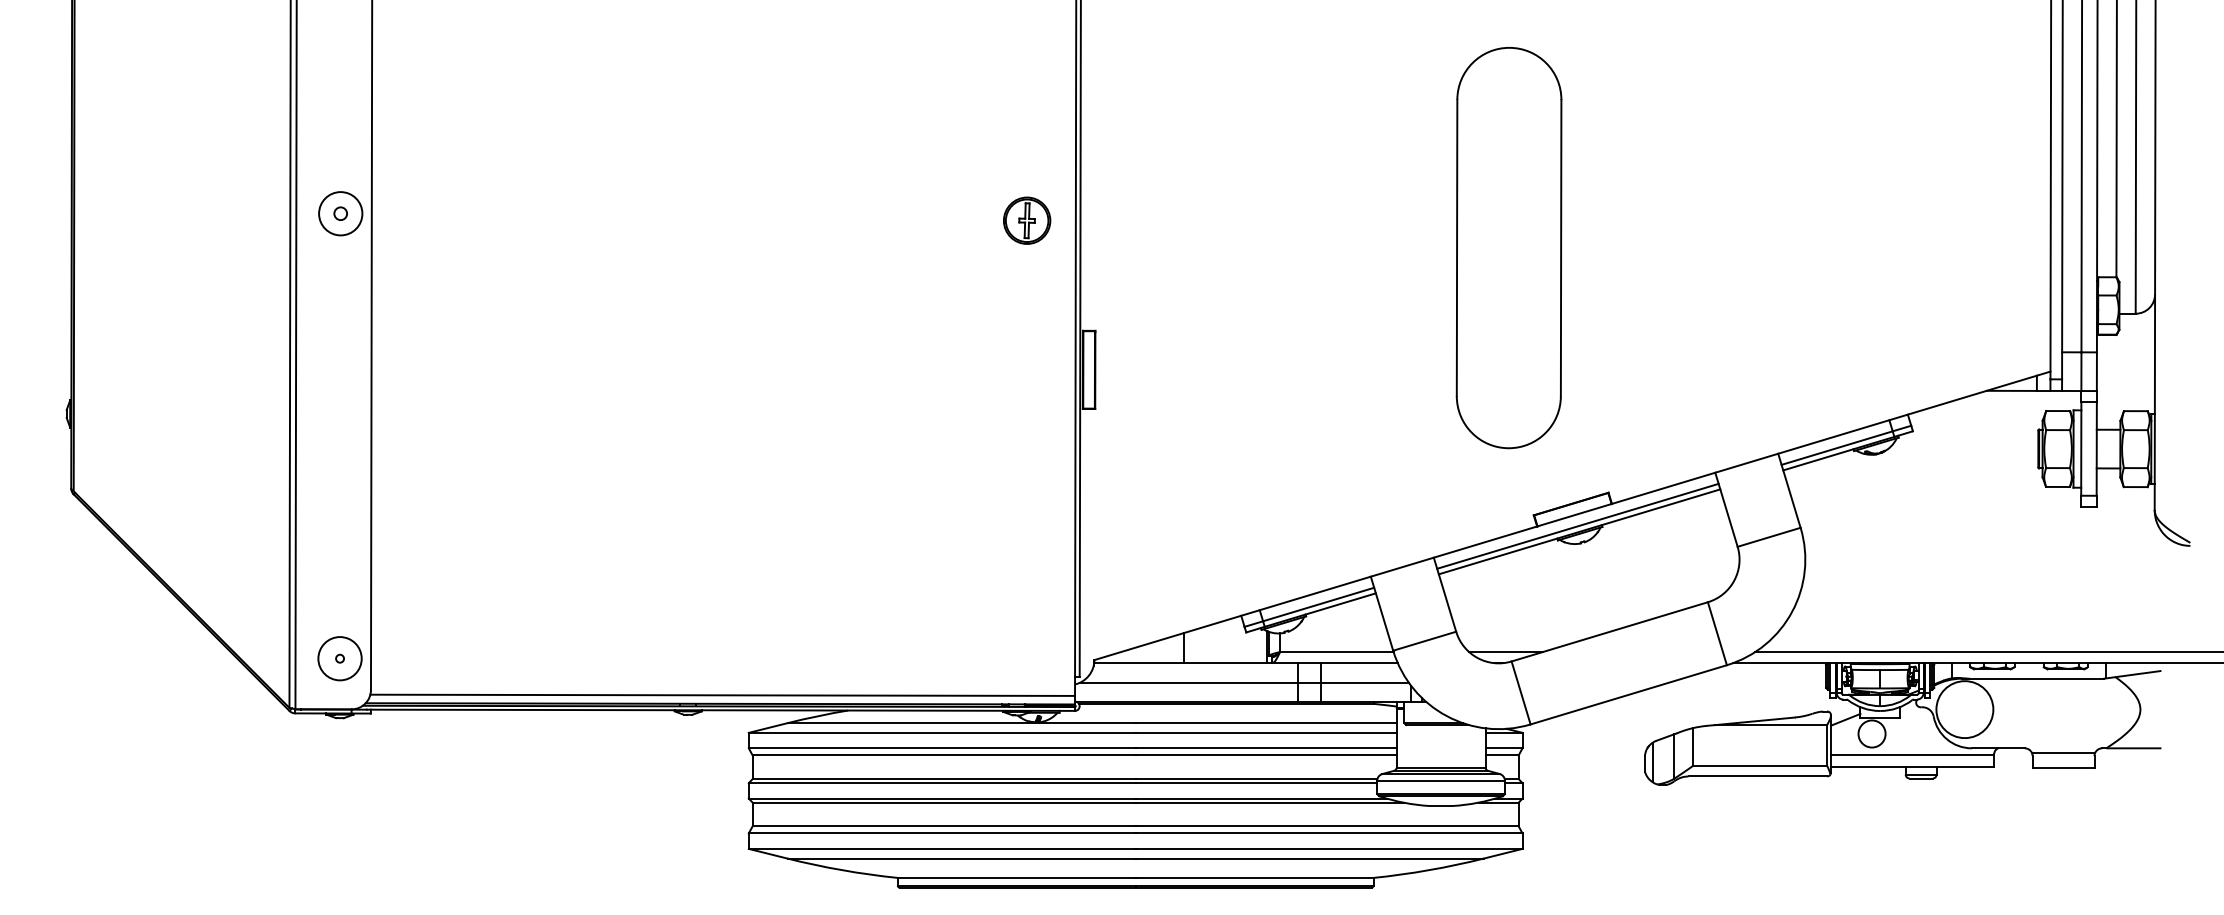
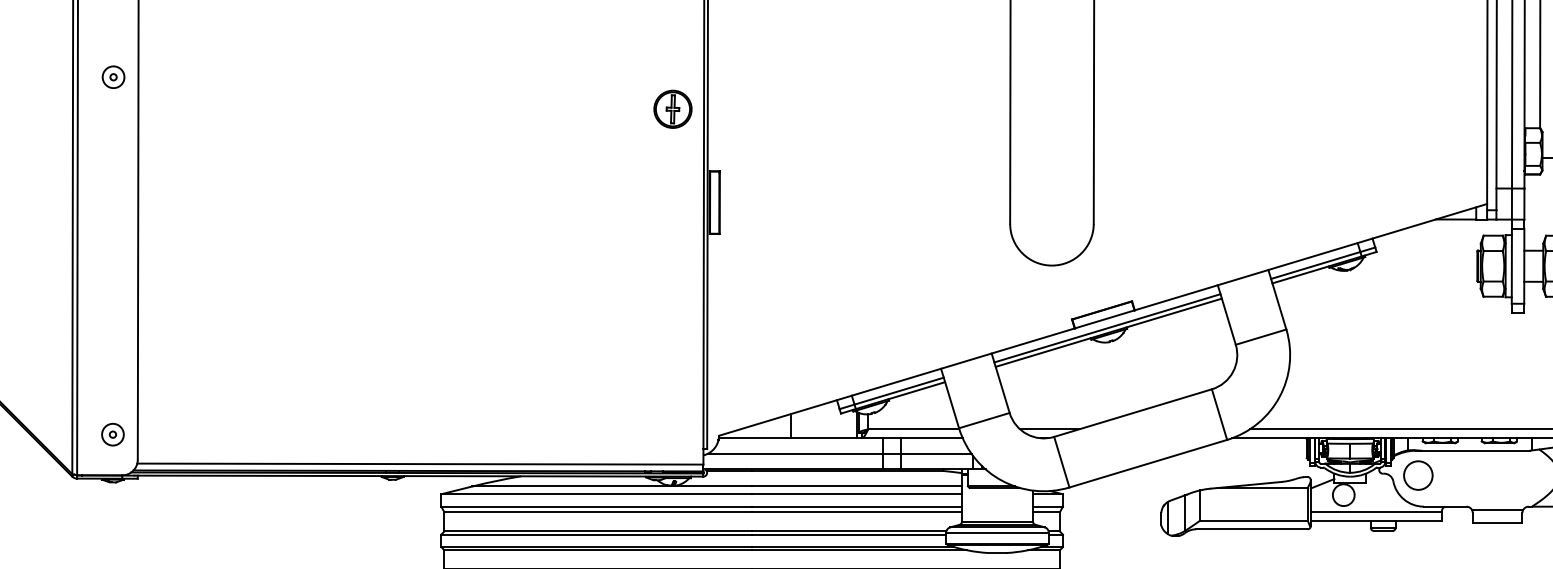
part: (340, 213) -> (113, 76), size x0.62
part: (1027, 220) -> (673, 109), moved
circle: (339, 658) -> (112, 434), size x0.62
circle: (1964, 709) -> (1418, 475), size x0.62

